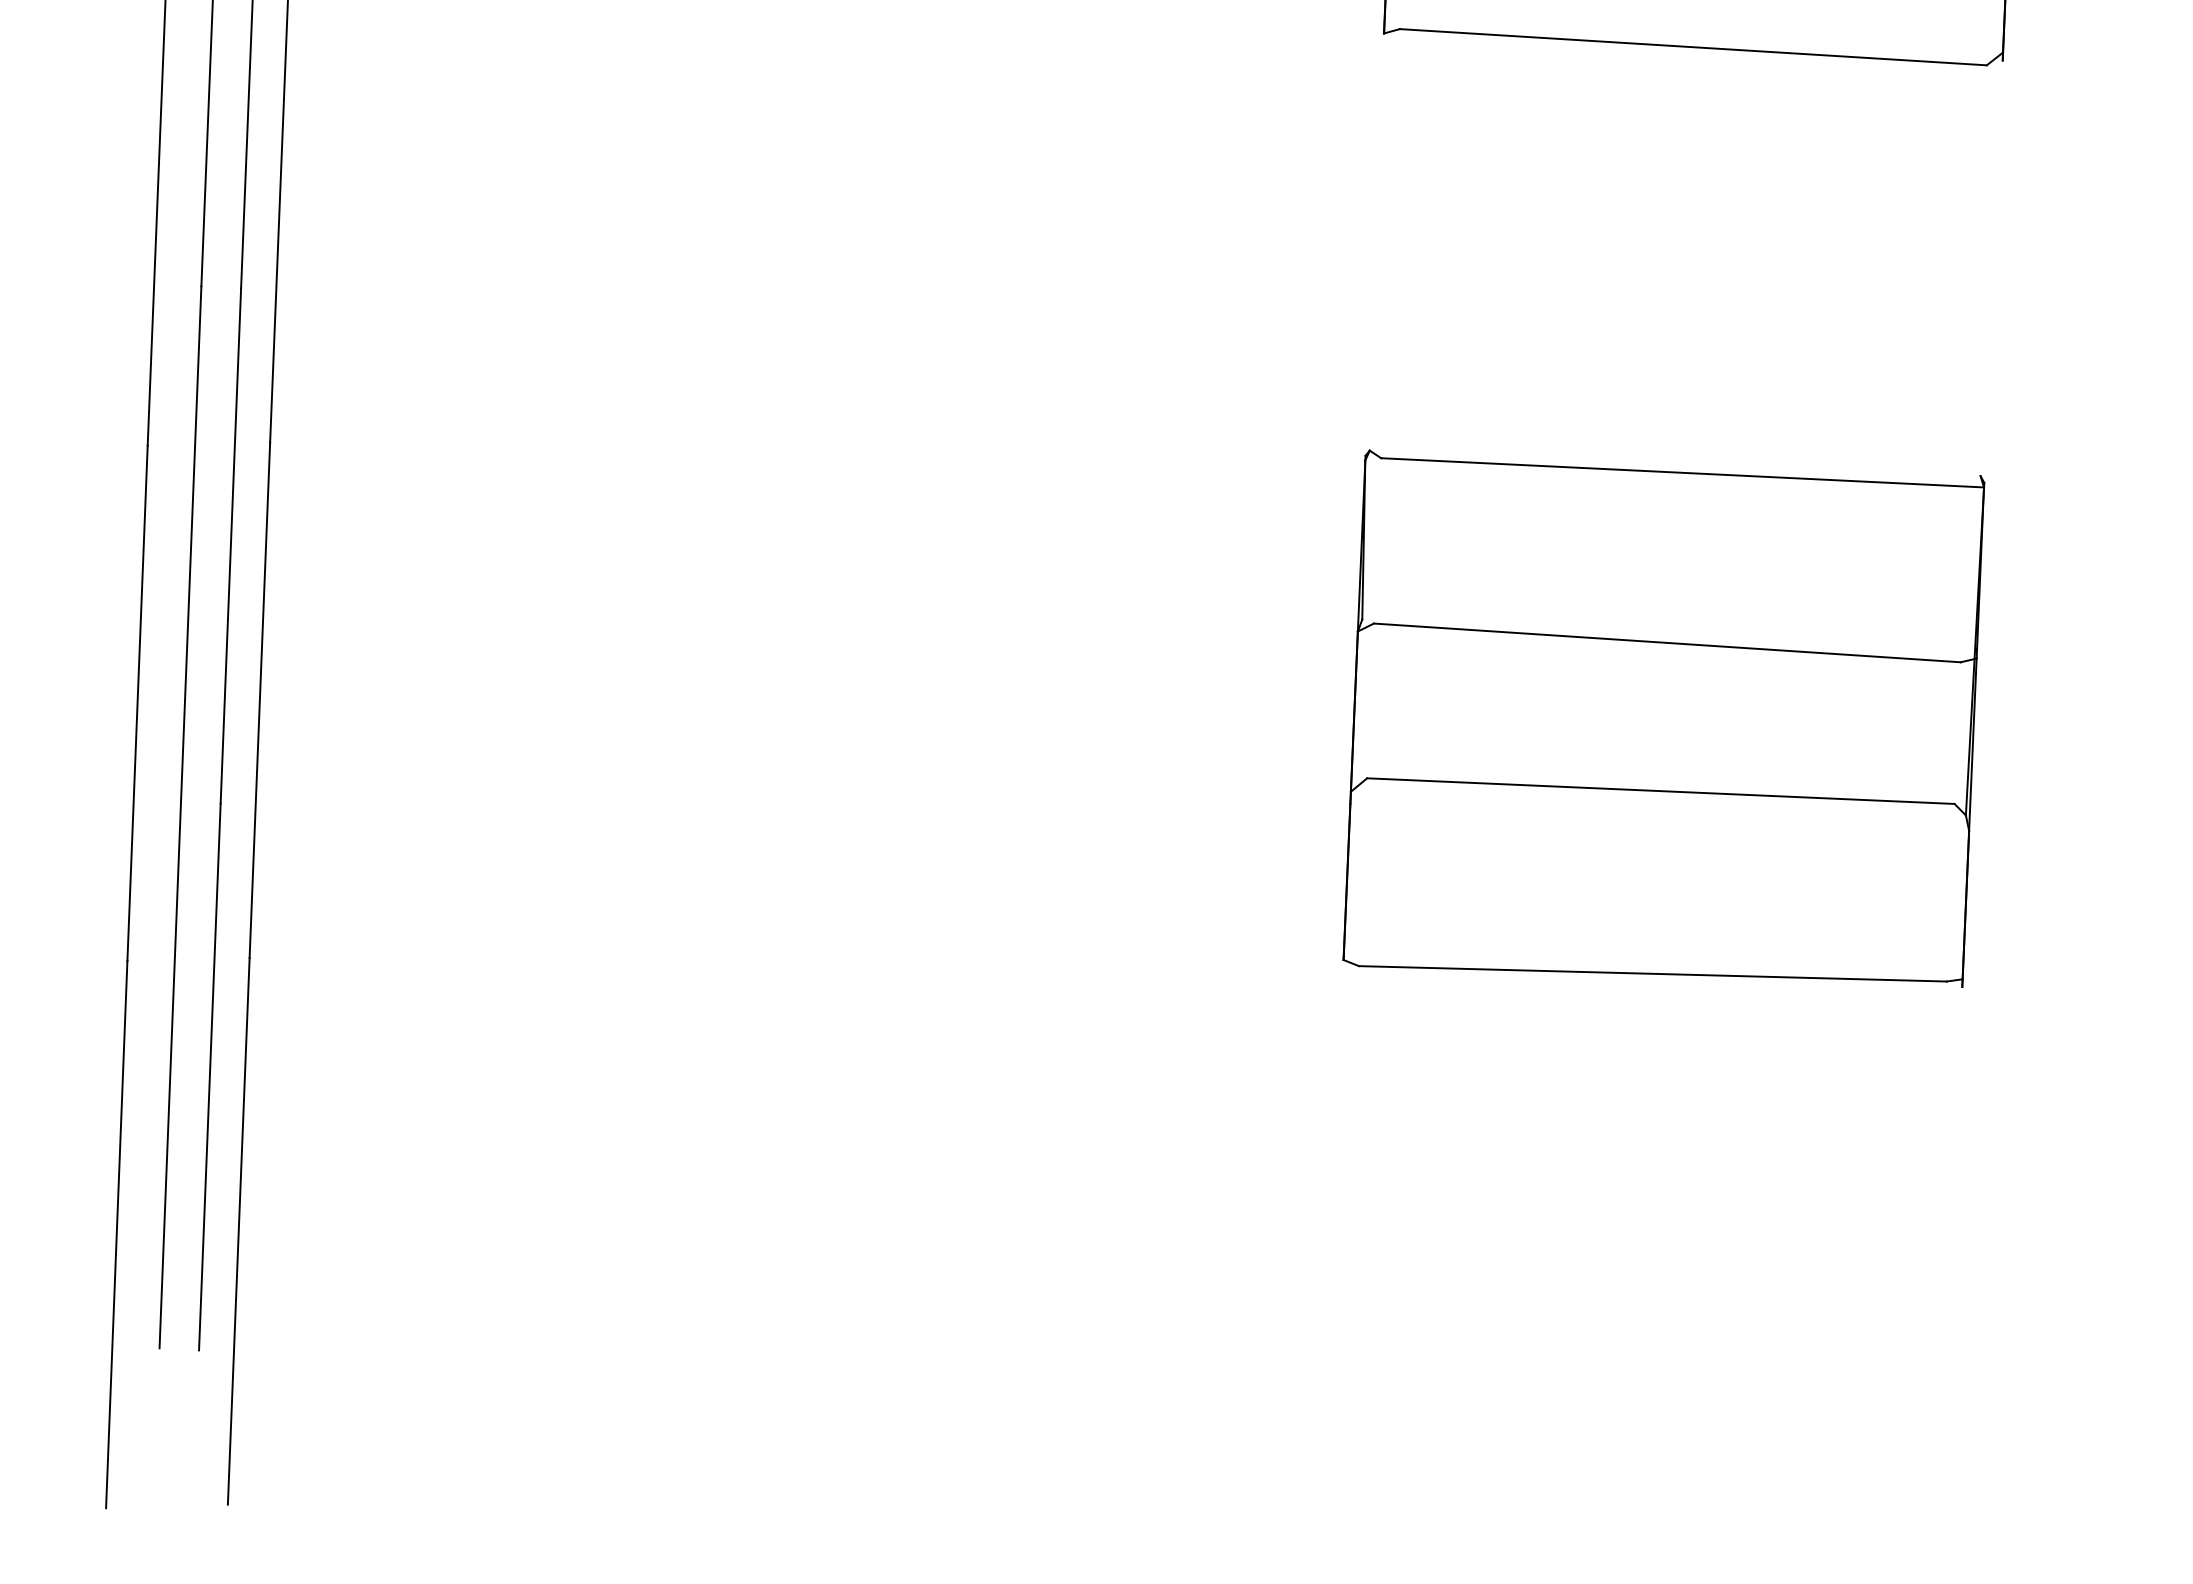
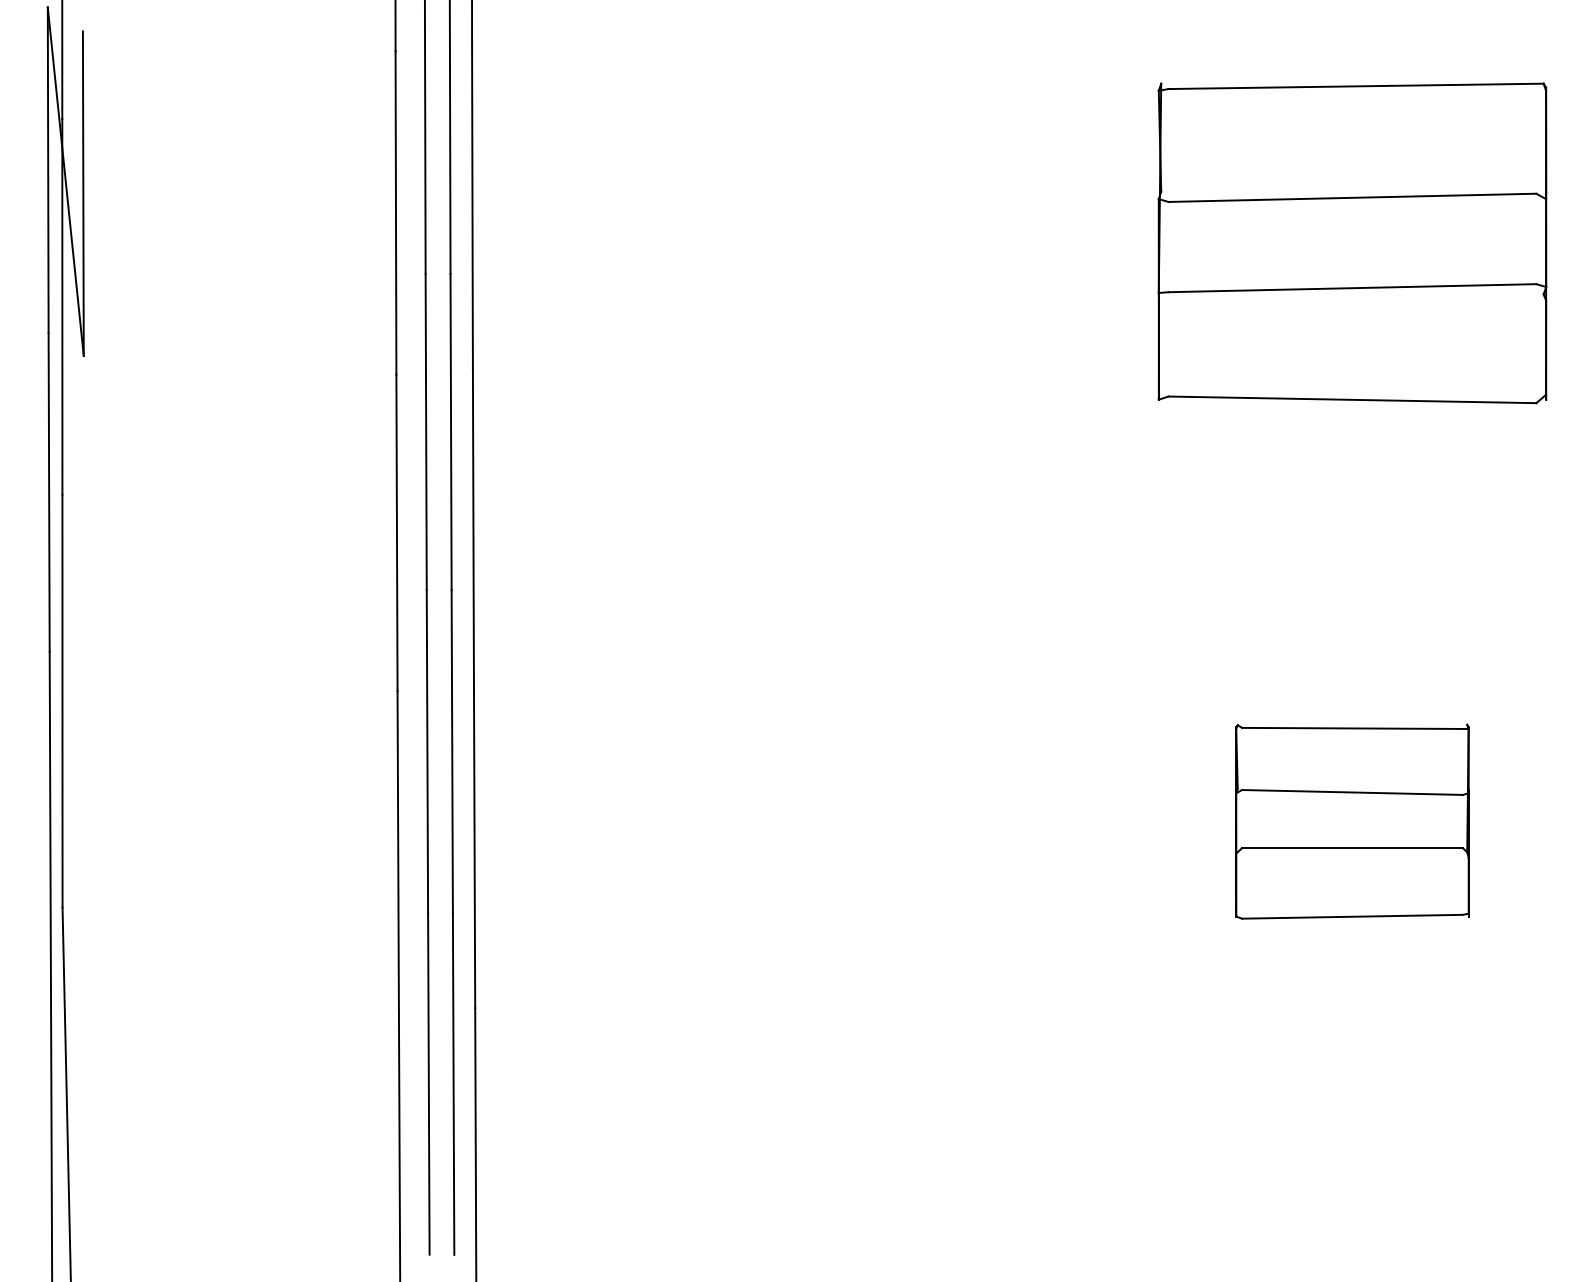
part: (1664, 720) -> (1352, 821), size x0.6

